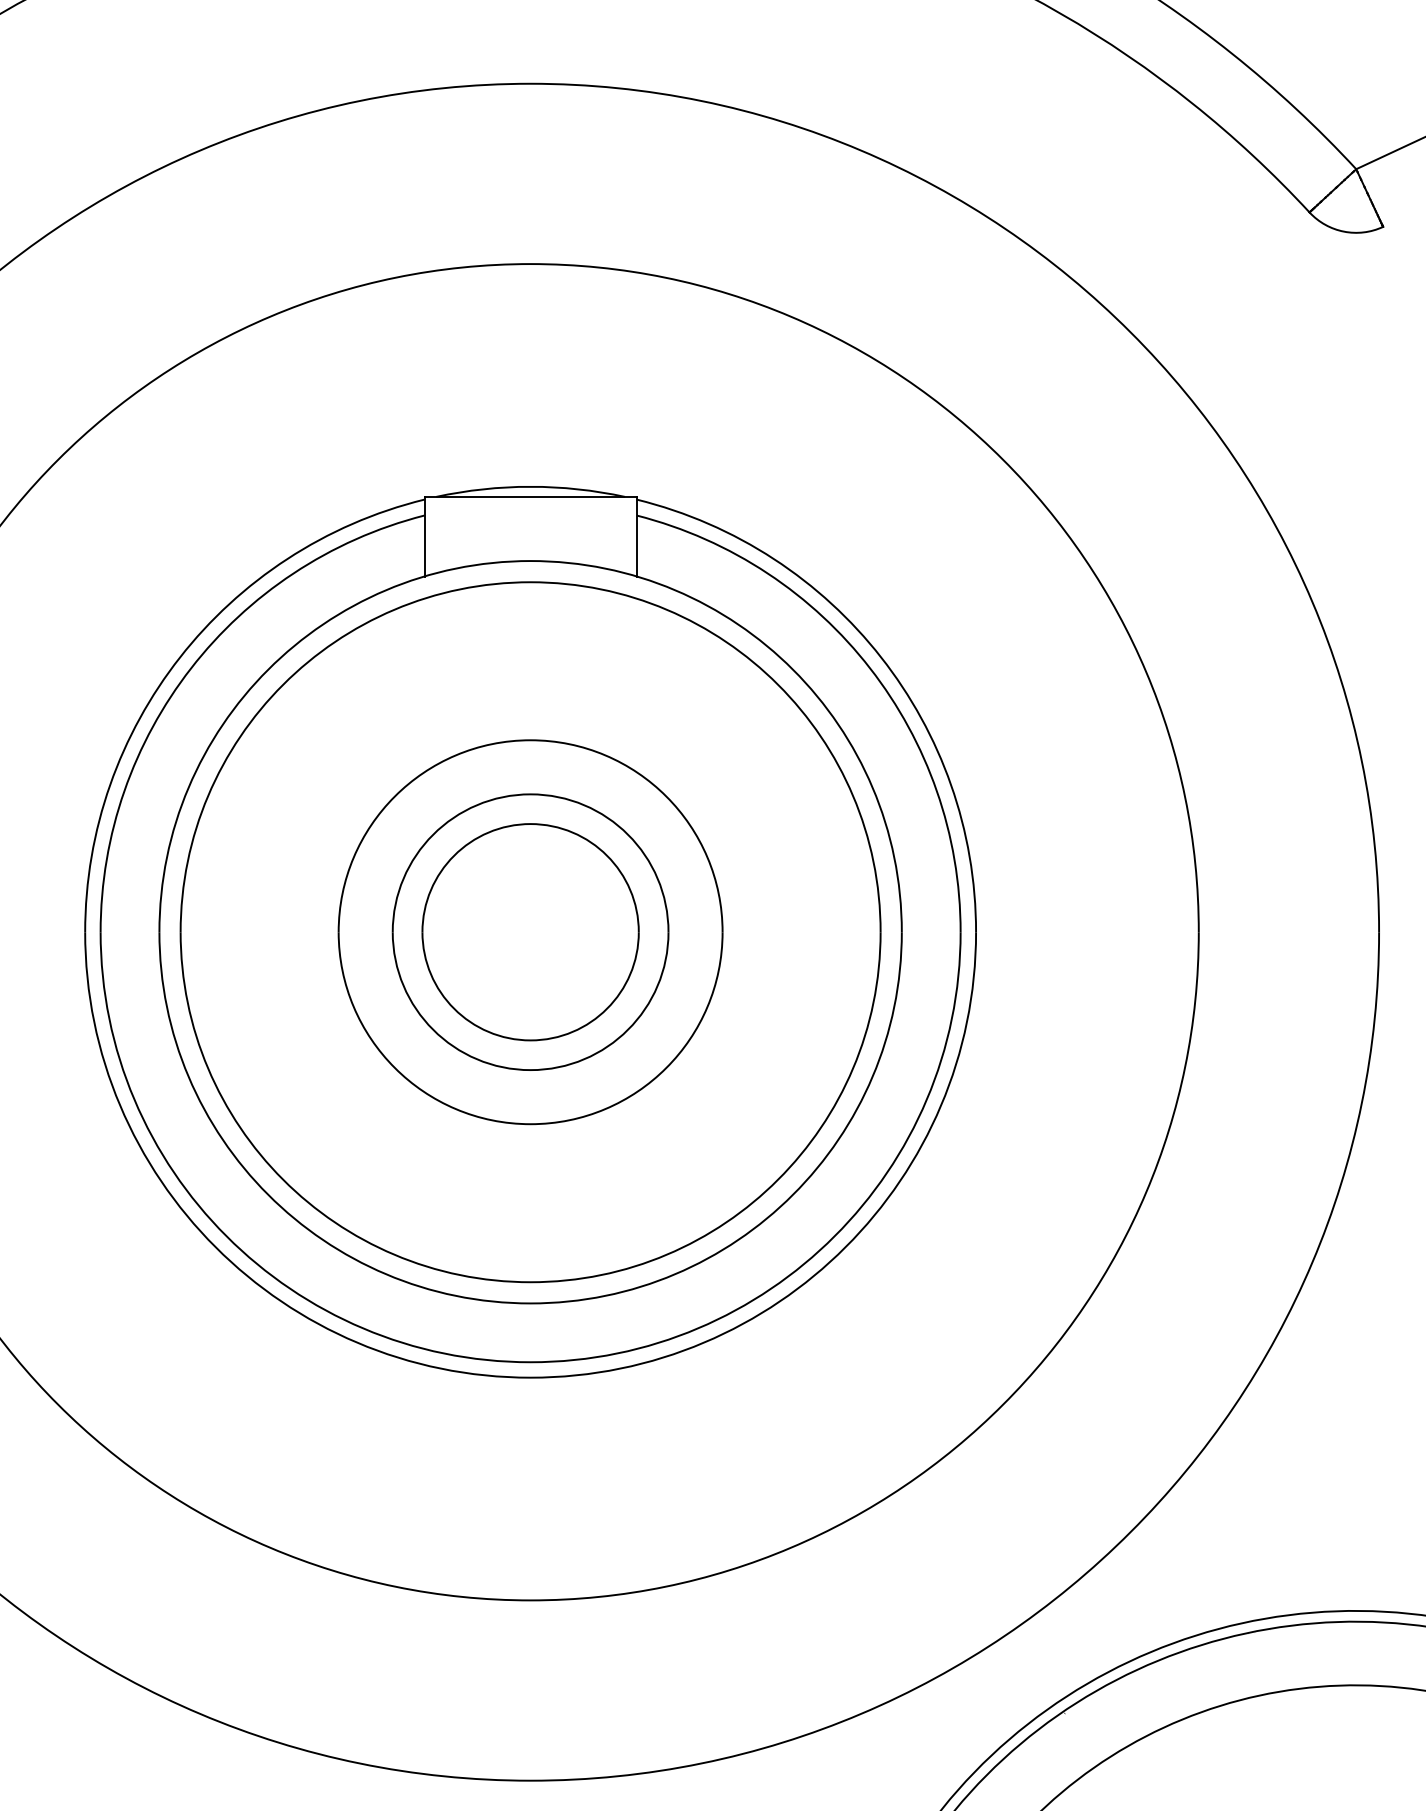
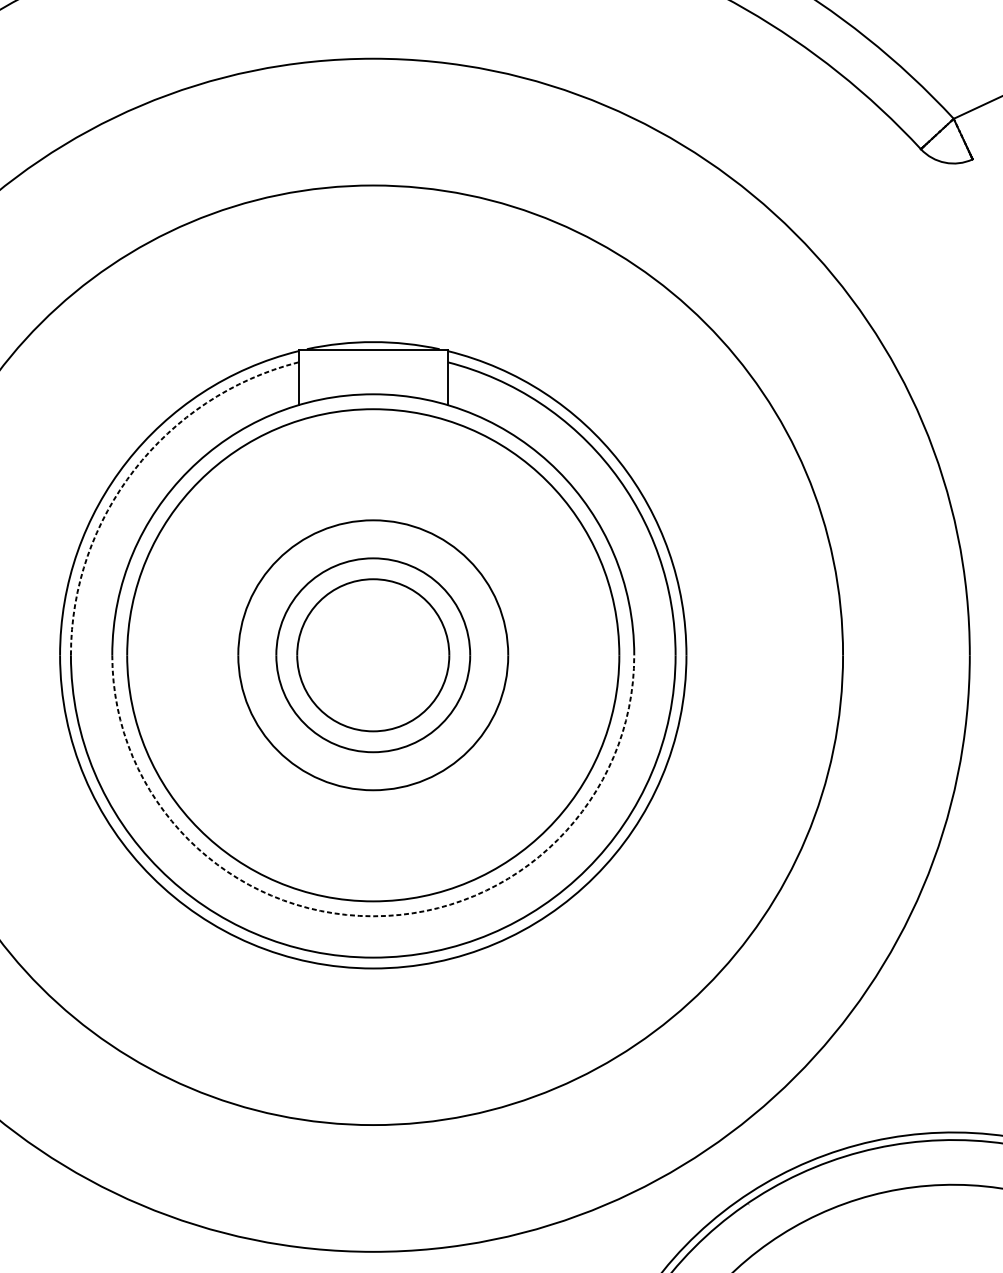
arc: (191, 668) -> (134, 469), solid -> dashed
arc: (530, 1303) -> (373, 916), solid -> dashed

